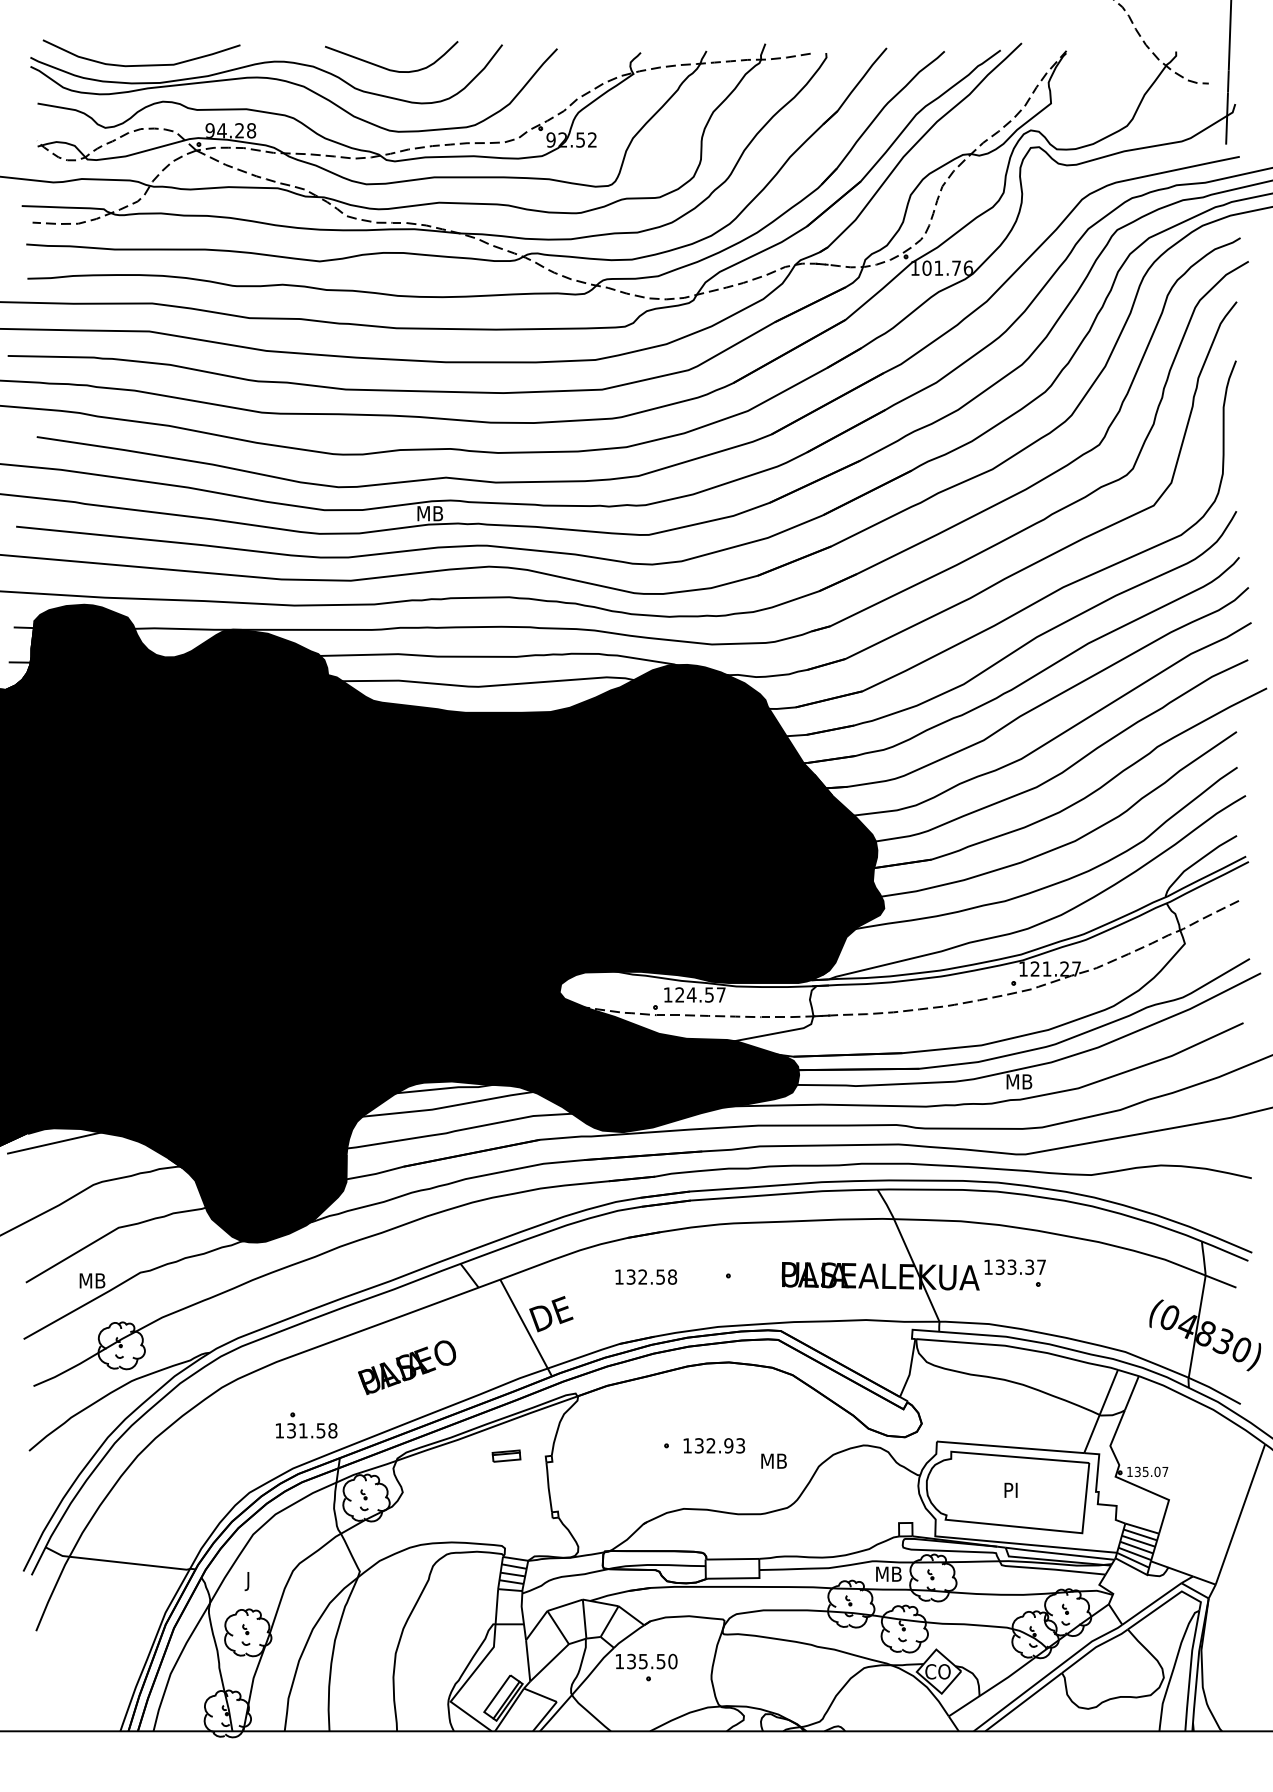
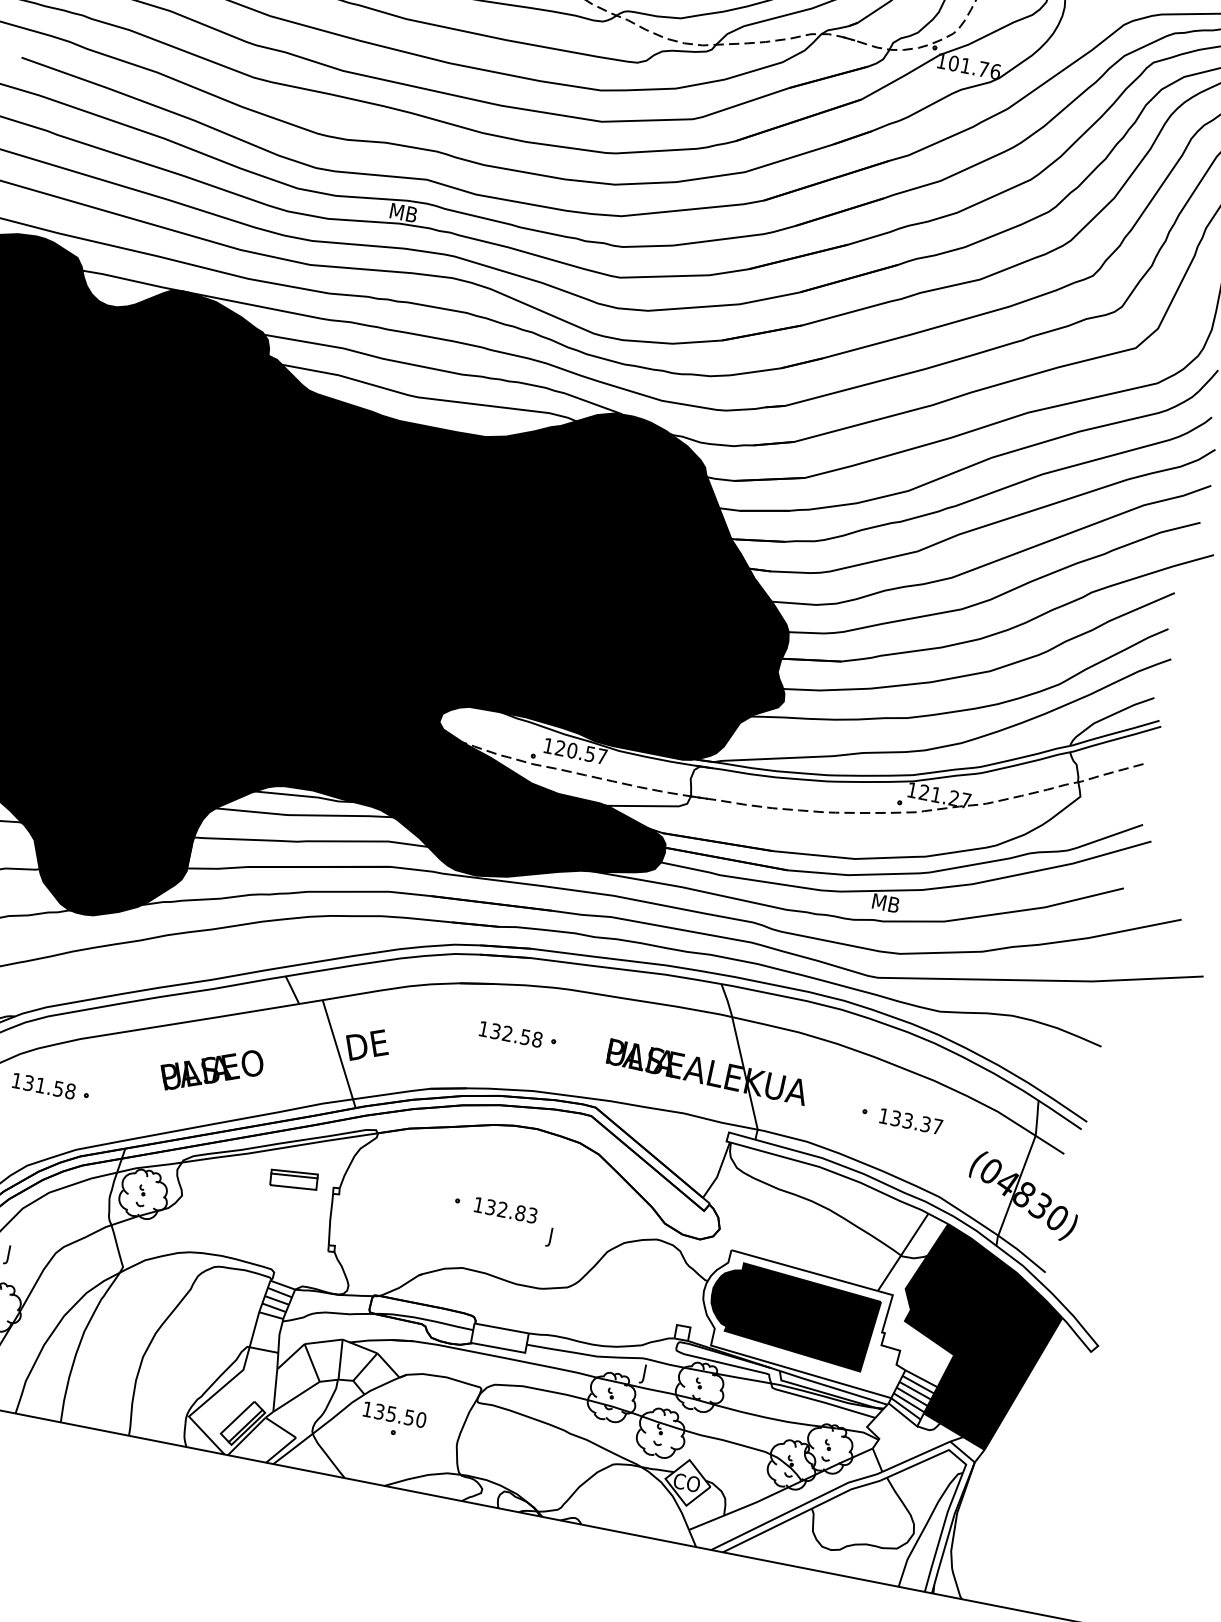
text: (691, 994) -> (572, 750), 124.57 -> 120.57
text: (1014, 1266) -> (910, 1120), moved
text: (646, 1276) -> (511, 1033), moved
text: (306, 1430) -> (43, 1085), moved
text: (728, 1445) -> (520, 1212), 132.93 -> 132.83
part: (506, 1455) -> (294, 1178), size x1.67
text: (772, 1462) -> (561, 1238), MB -> J
fill: (1187, 1480) -> (976, 1339), added
fill: (1007, 1492) -> (792, 1315), added
text: (887, 1575) -> (655, 1375), MB -> J

